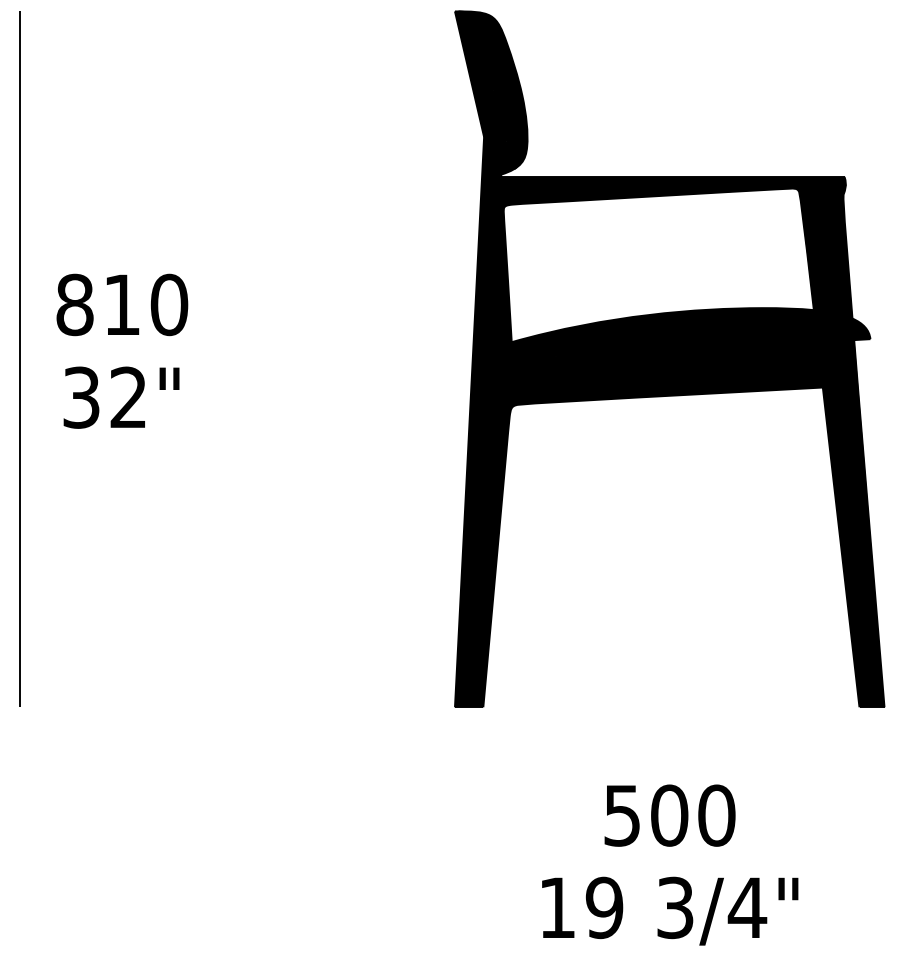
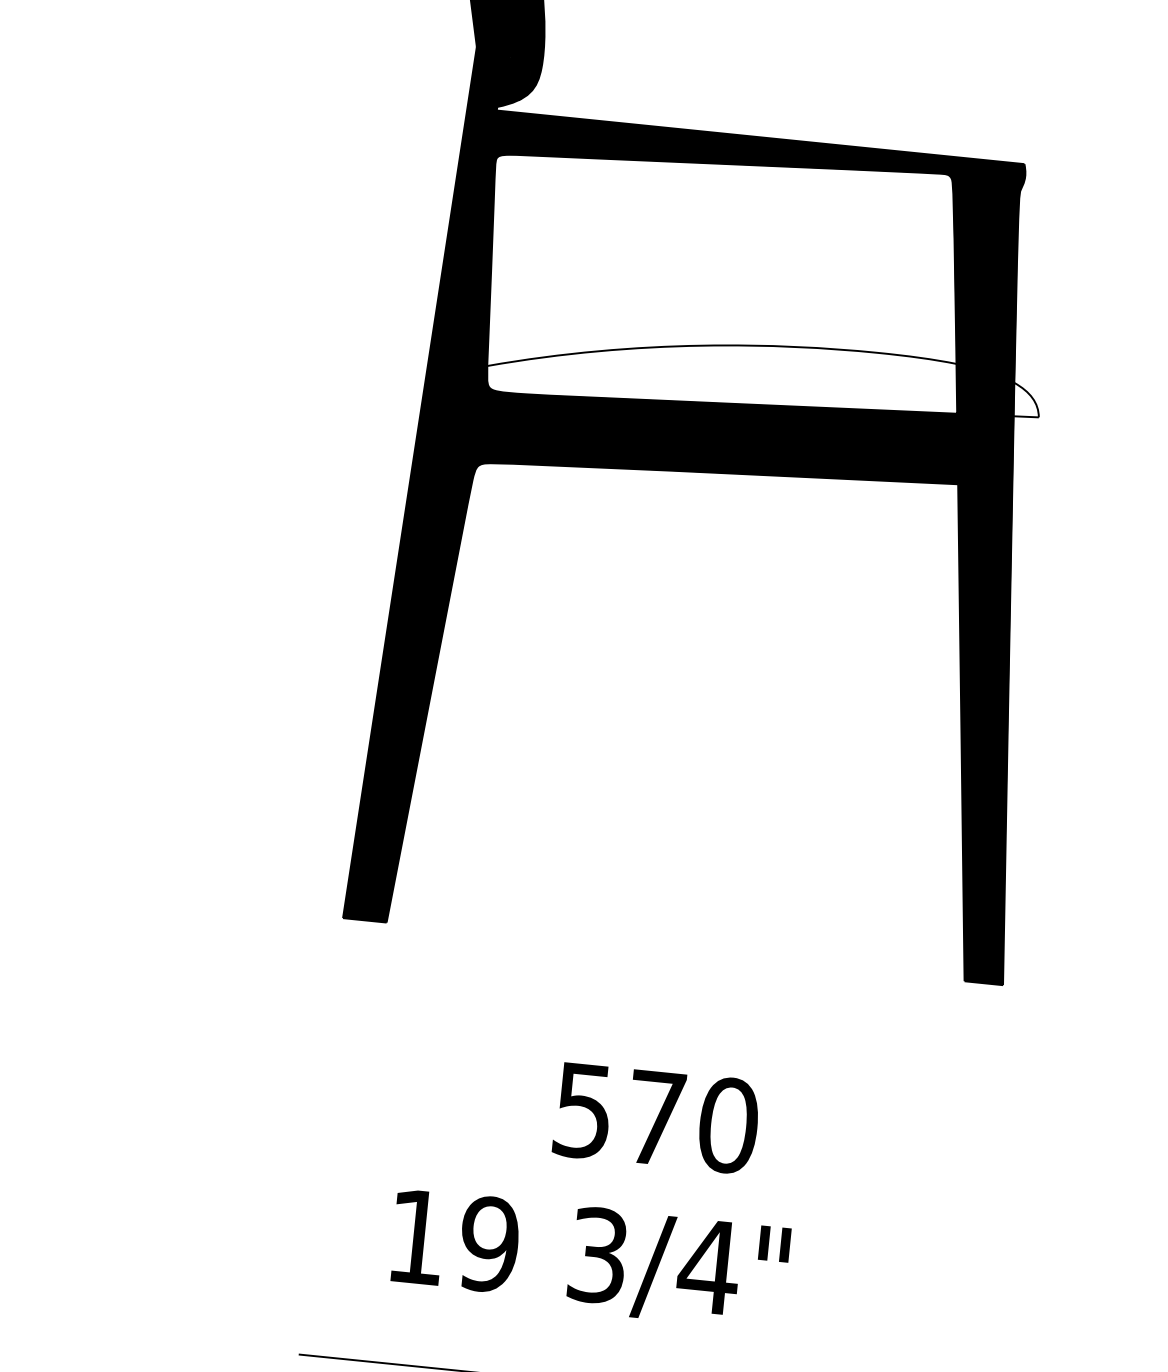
fill: (861, 329) -> (1026, 401), removed
fill: (664, 333) -> (723, 376), removed
text: (669, 815) -> (655, 1117), 500 -> 570
text: (670, 910) -> (590, 1258), moved

